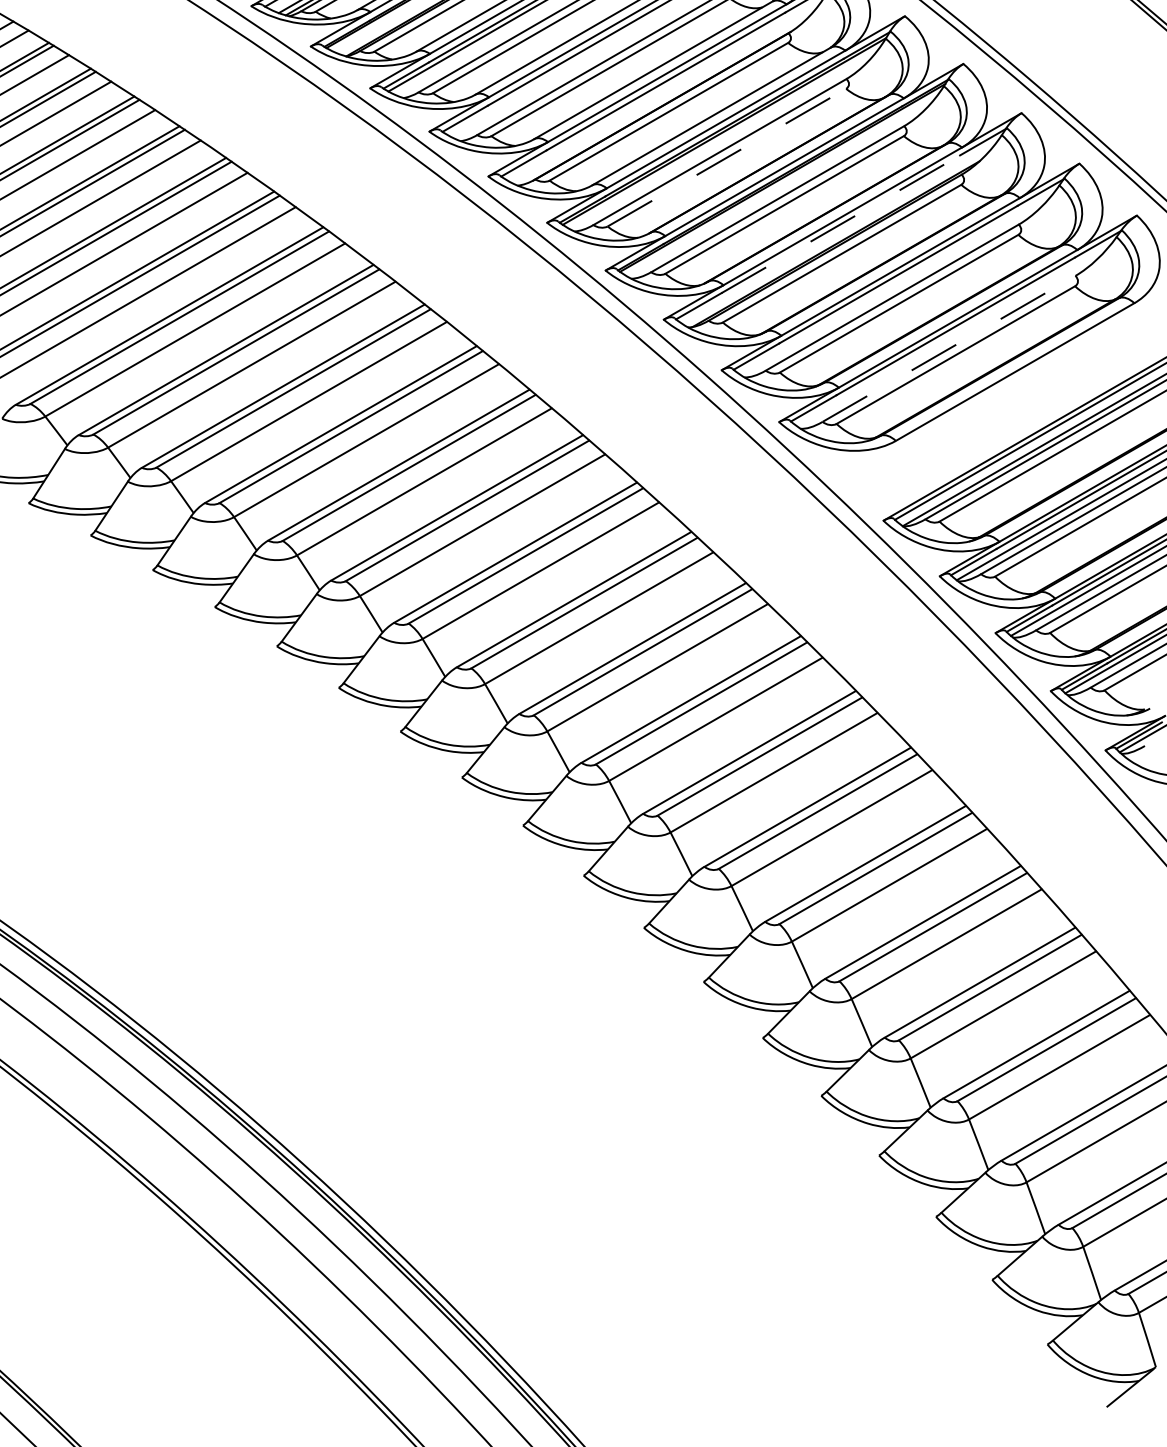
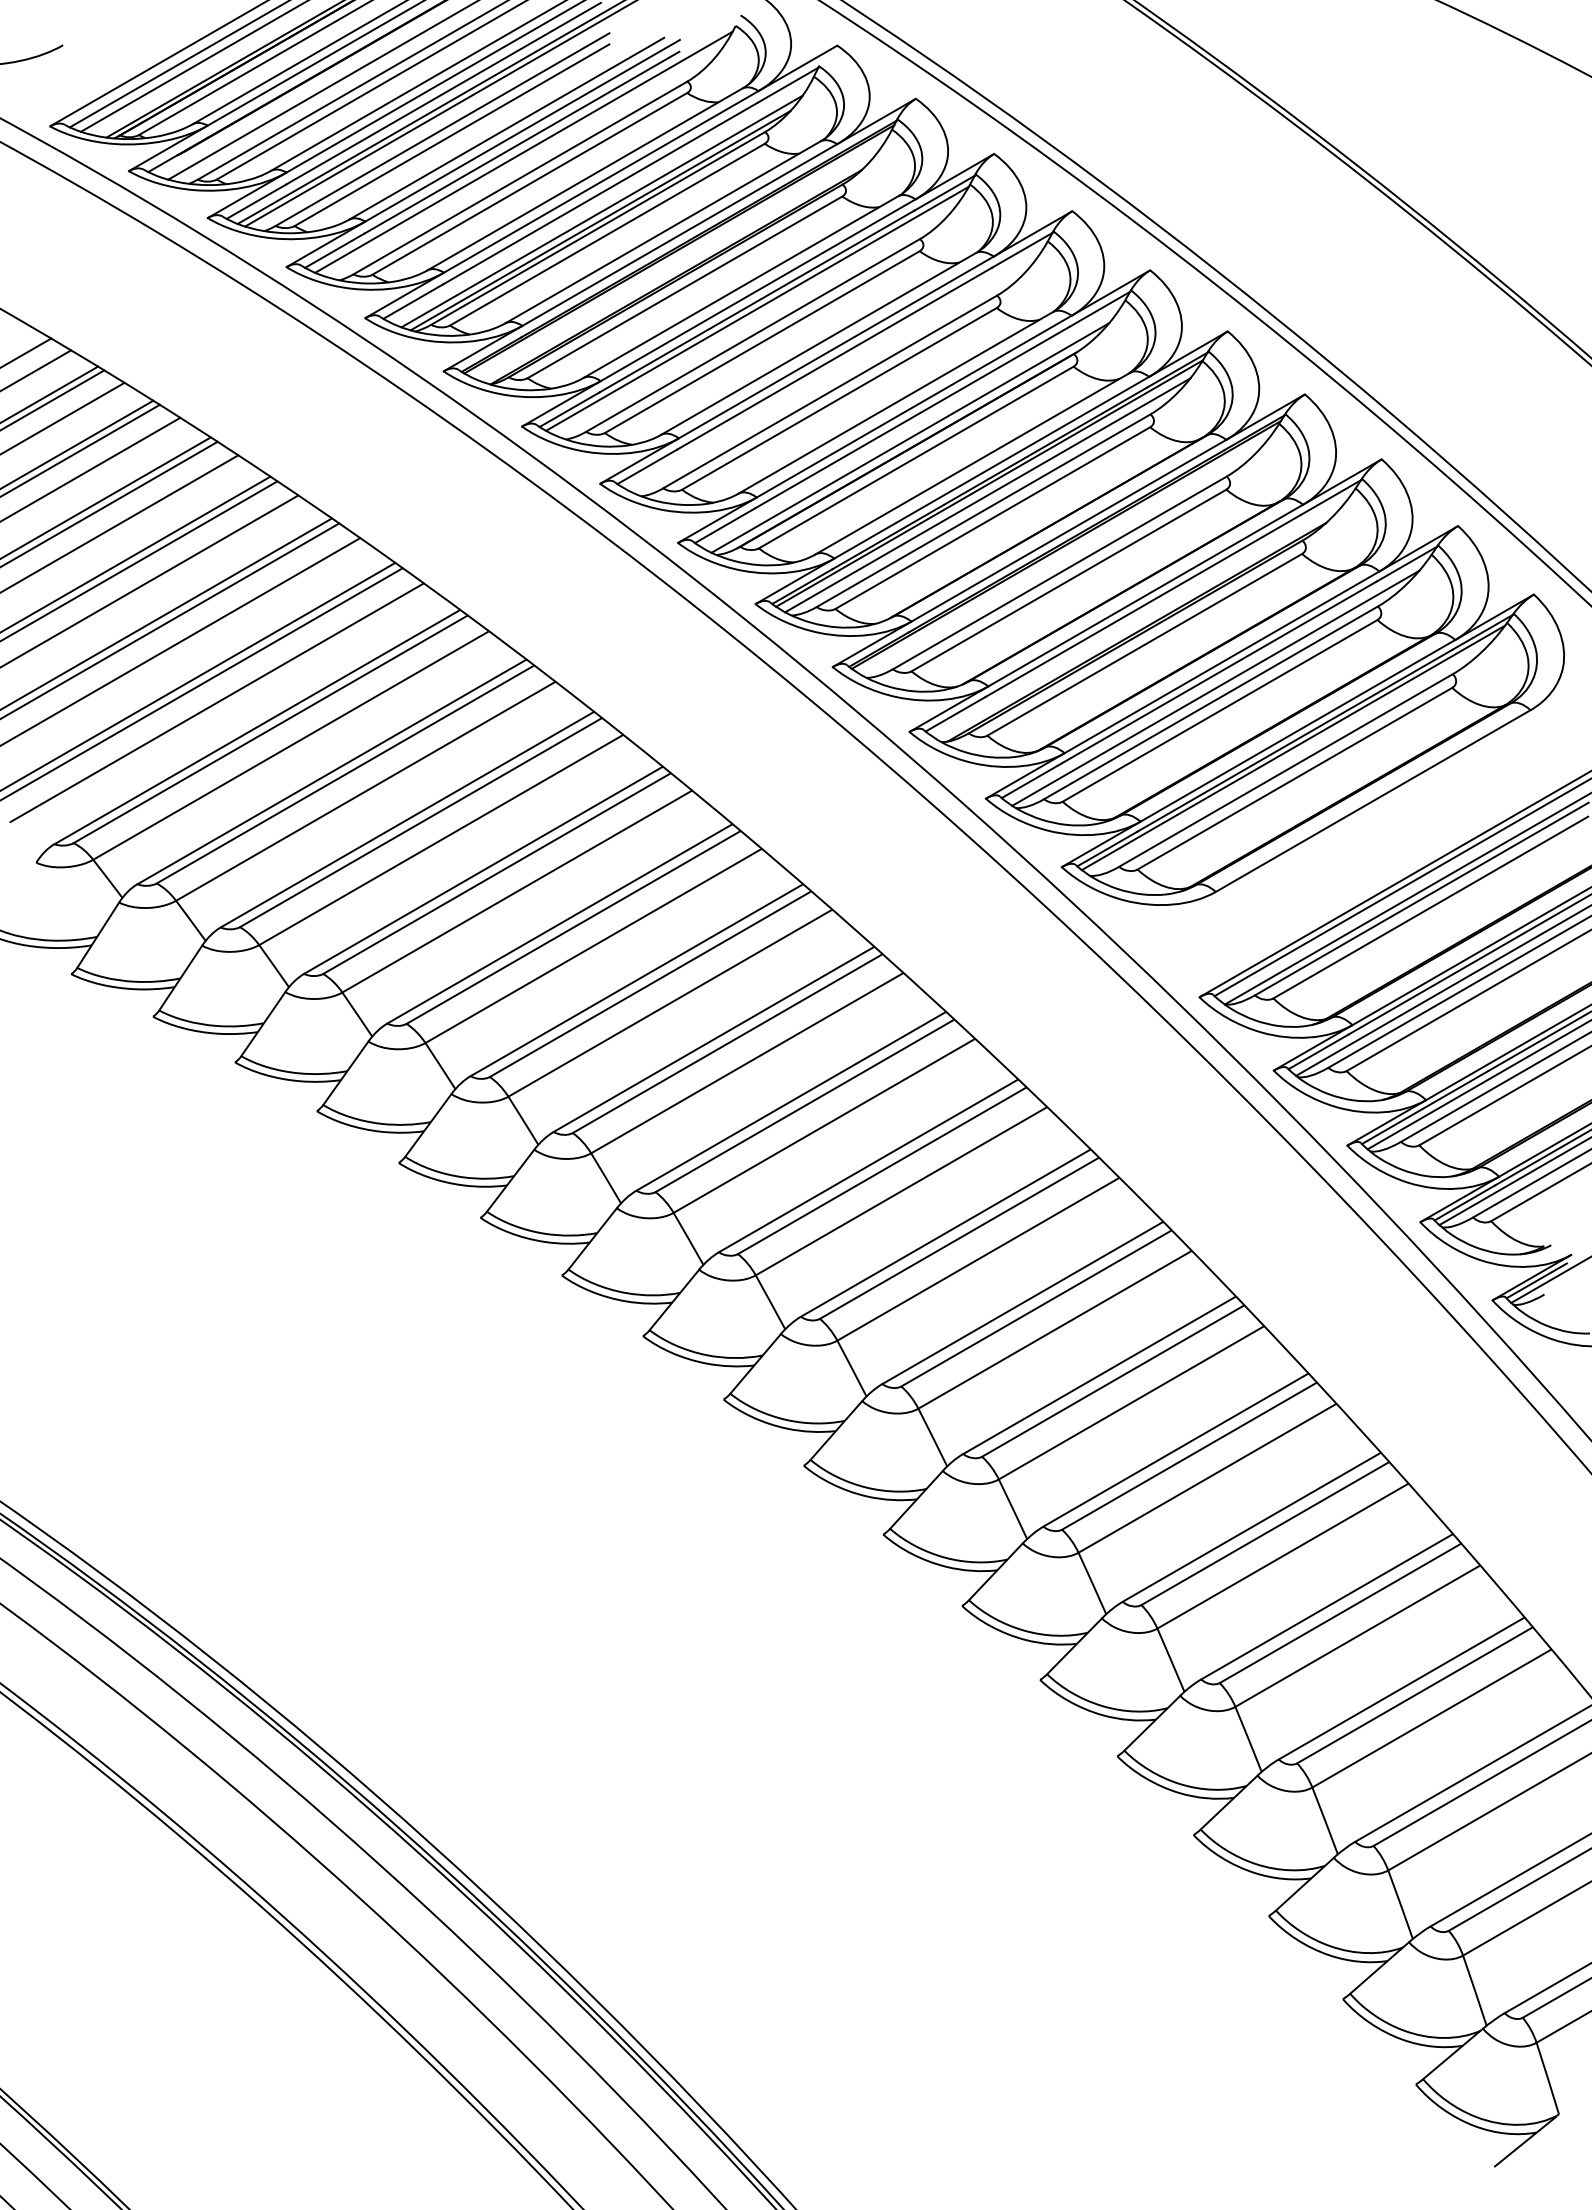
line: (664, 96) -> (910, 437), added
line: (722, 140) -> (987, 495), added
line: (726, 157) -> (992, 518), dashed -> solid
line: (841, 224) -> (1143, 606), dashed -> solid
line: (895, 286) -> (1215, 687), added
line: (954, 331) -> (1293, 747), added
line: (948, 348) -> (1285, 770), dashed -> solid

